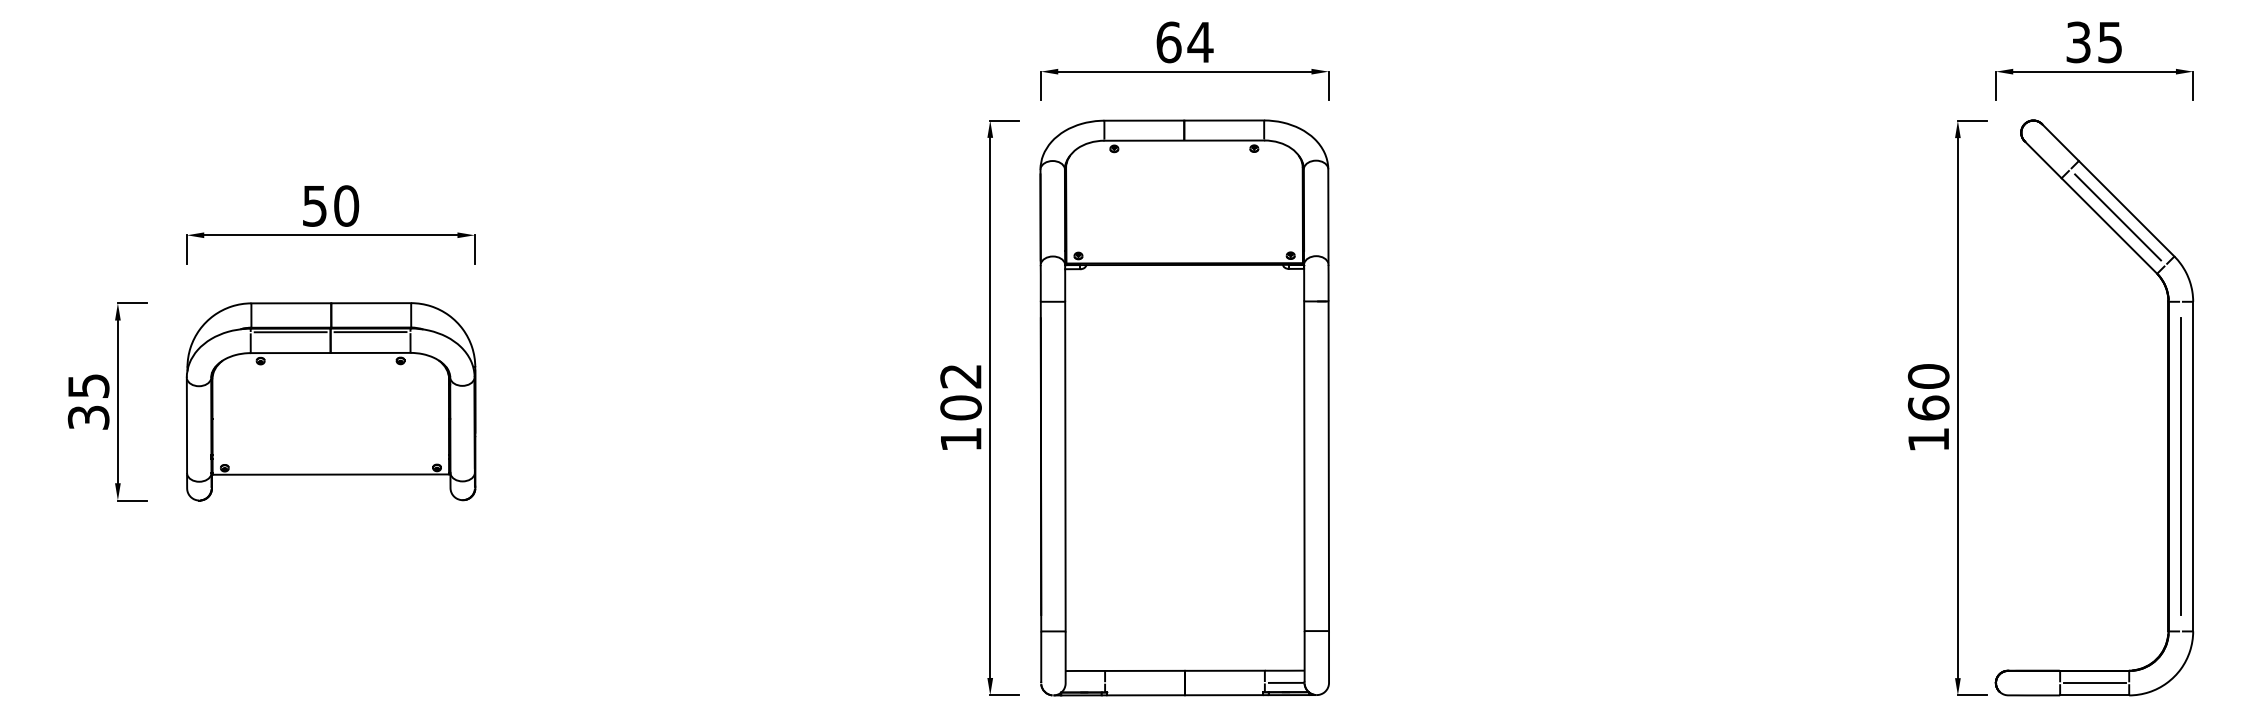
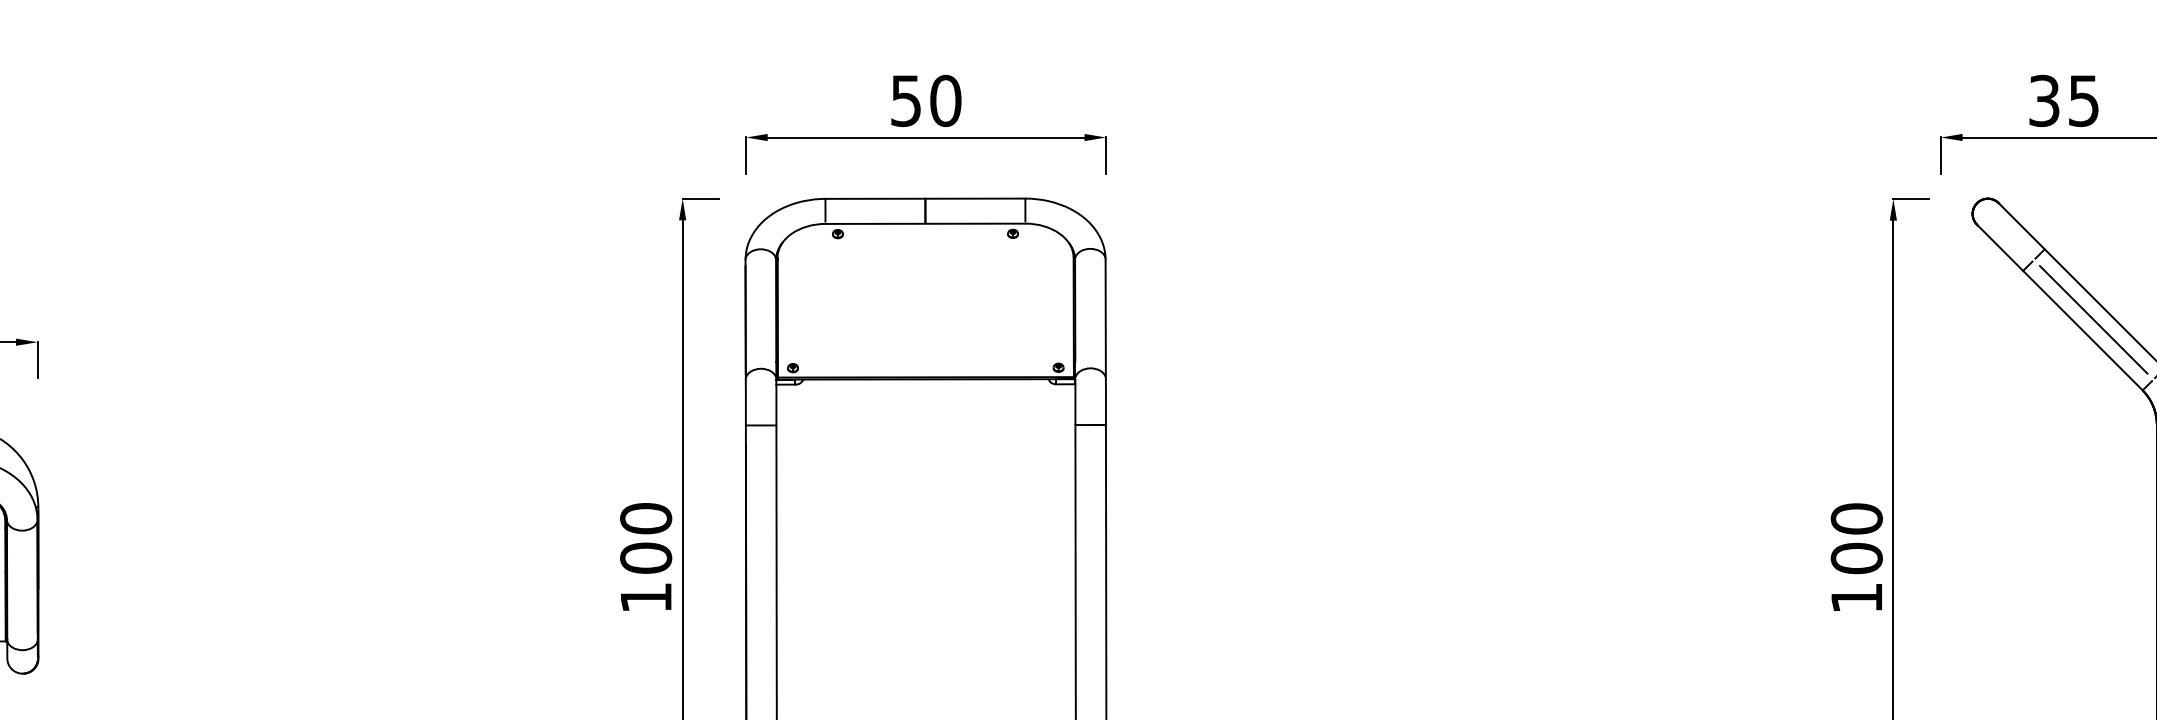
text: (1184, 42) -> (925, 101), 64 -> 50
text: (960, 375) -> (645, 517), 102 -> 100
text: (1928, 407) -> (1856, 557), 160 -> 100

